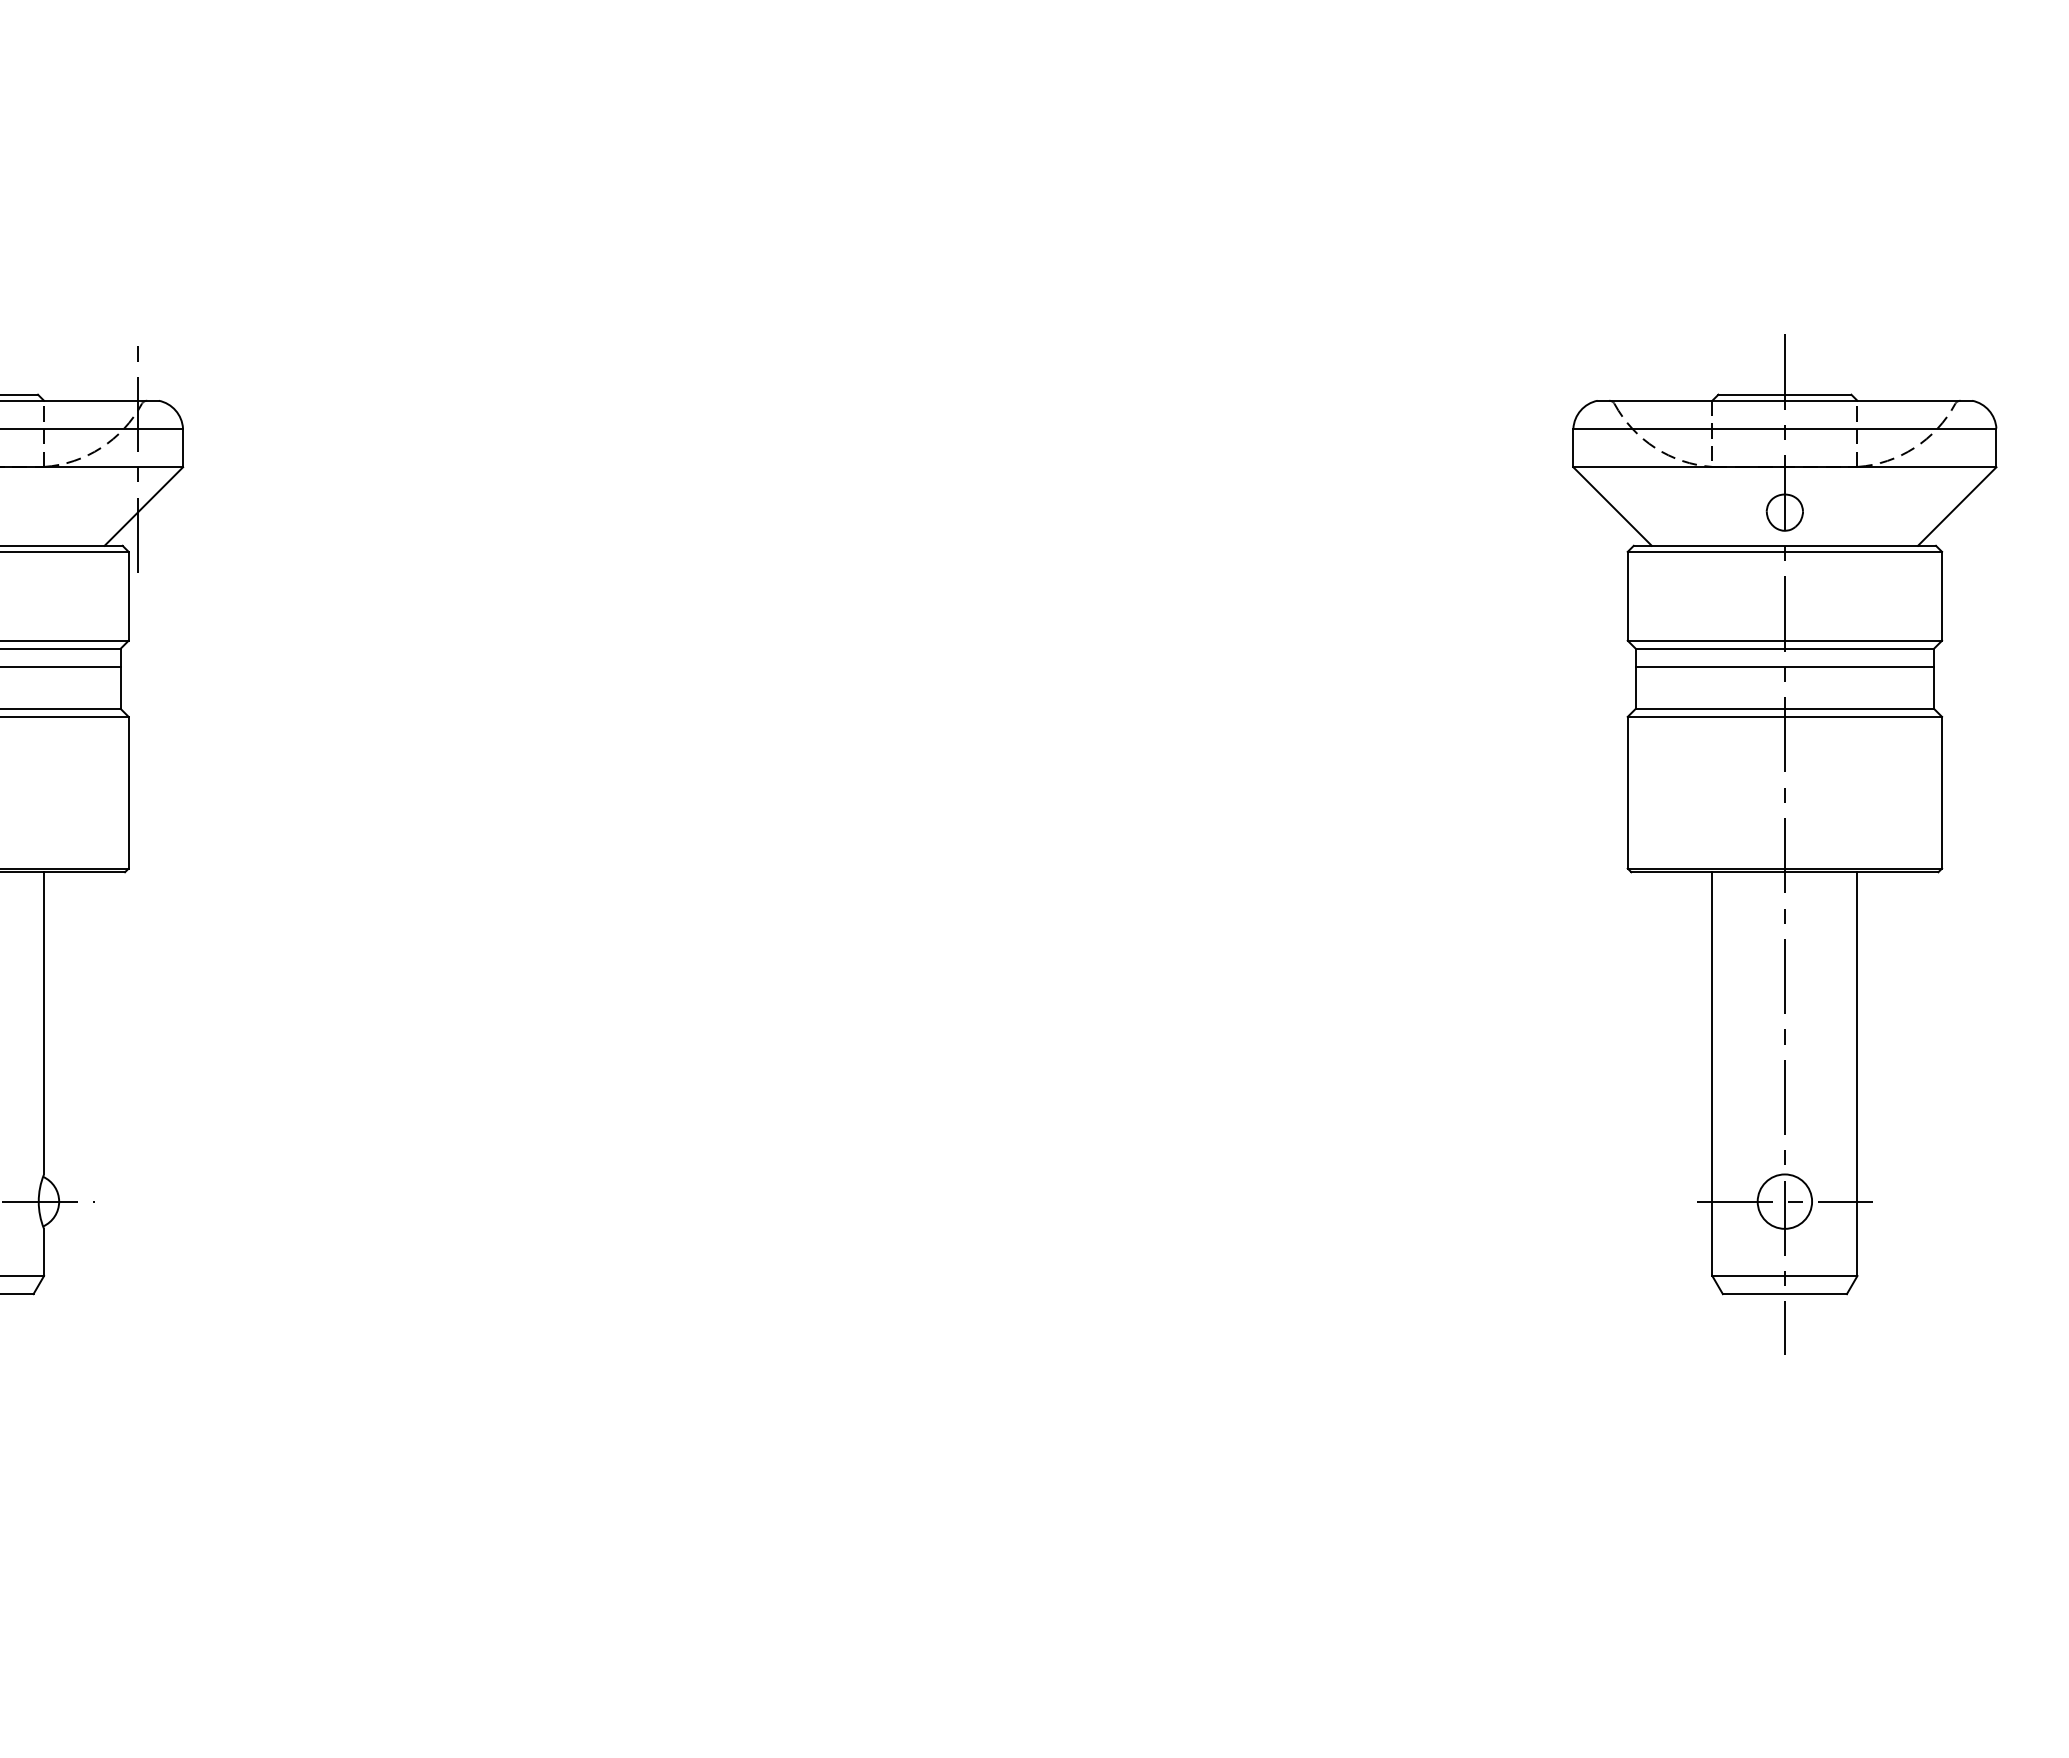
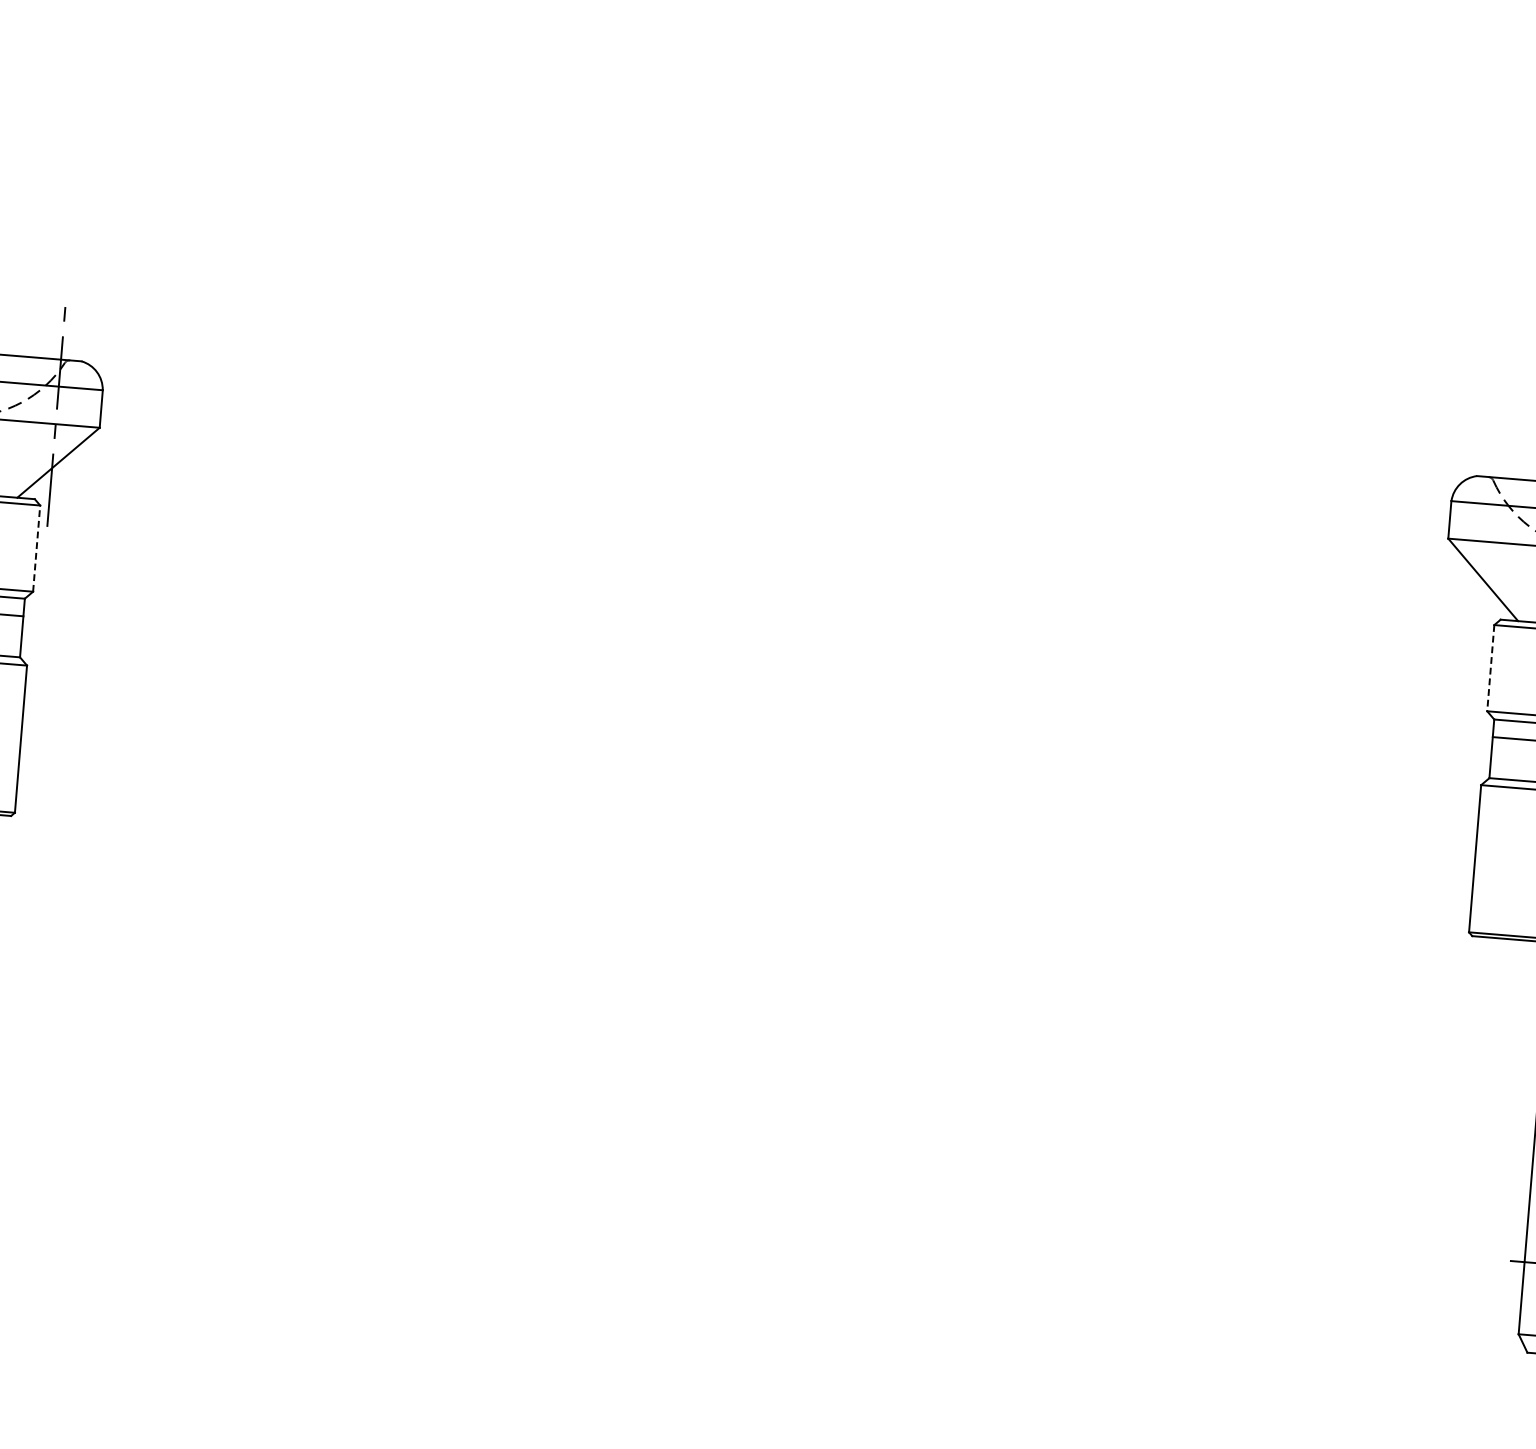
line: (128, 595) -> (36, 547), solid -> dashed
line: (1627, 596) -> (1490, 668), solid -> dashed

